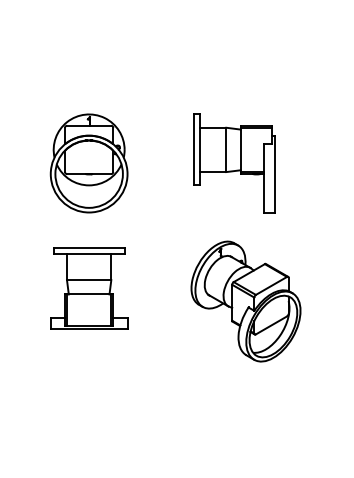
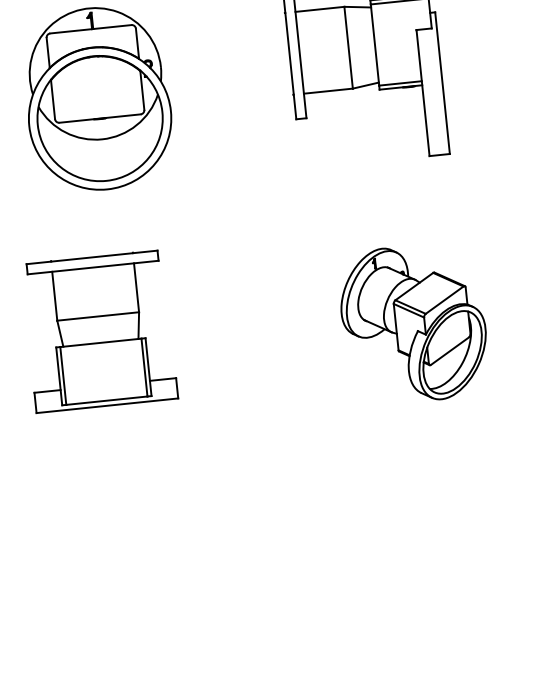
part: (89, 288) -> (100, 331), moved
part: (245, 301) -> (412, 323), size x0.7

